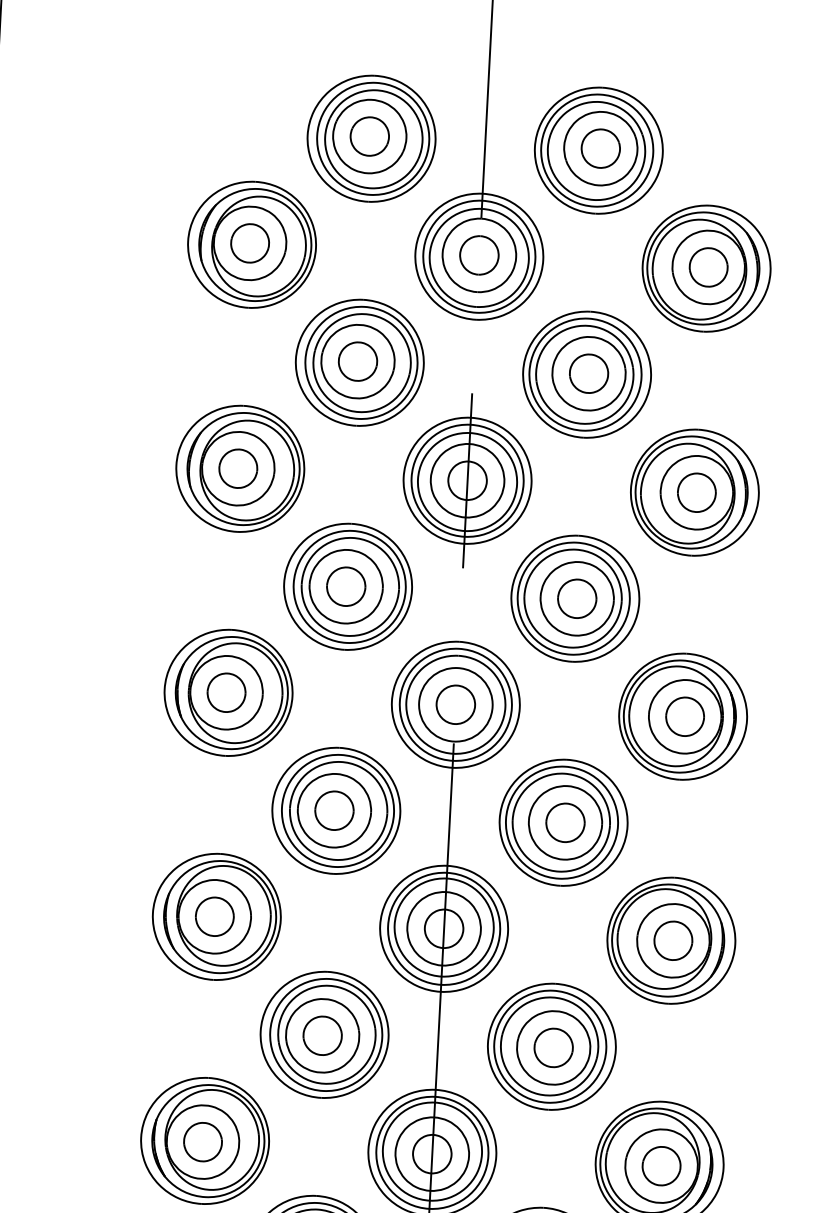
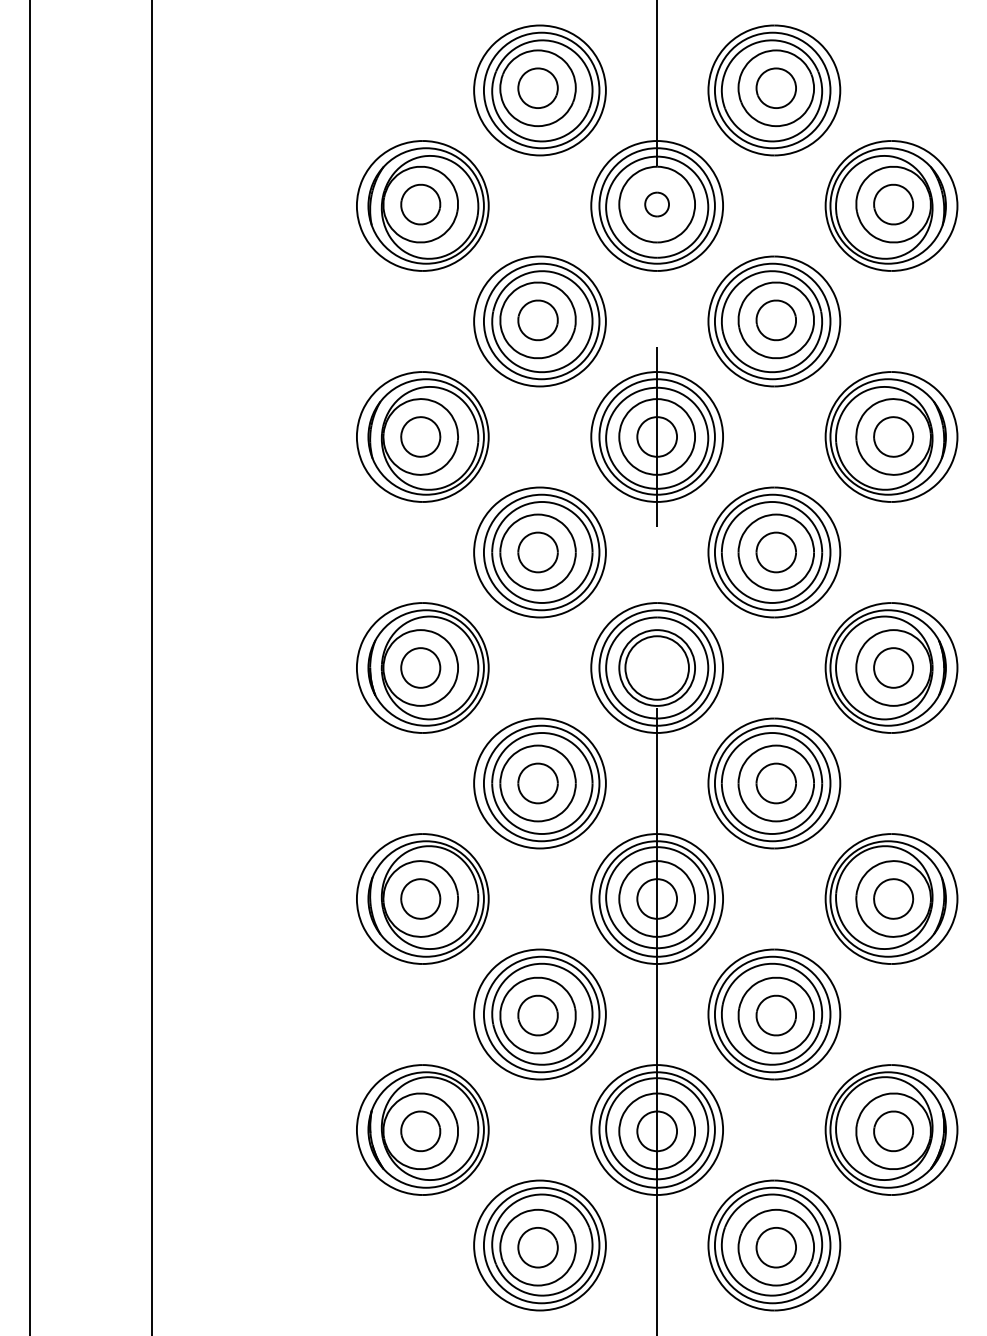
part: (478, 255) -> (656, 204), size x0.6
circle: (456, 704) -> (657, 667), size x1.6

